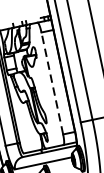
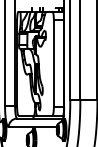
line: (51, 83) -> (53, 63), dashed -> solid

